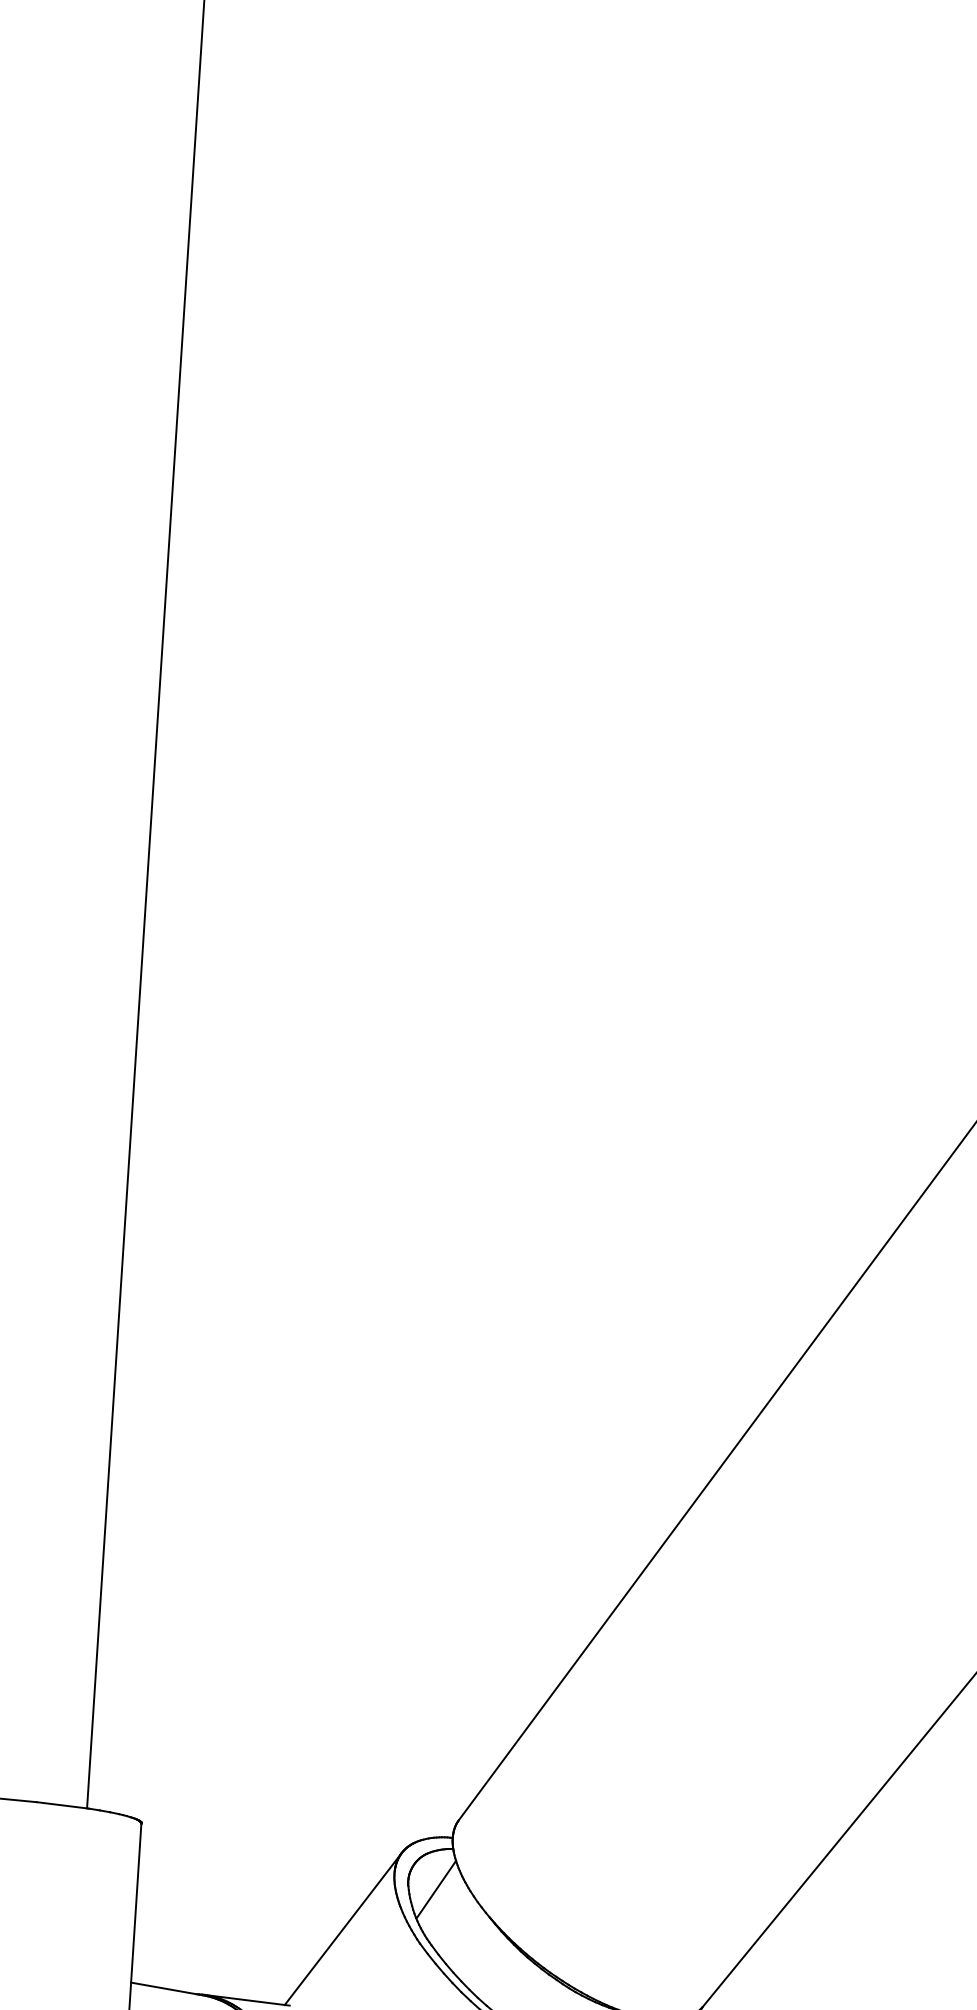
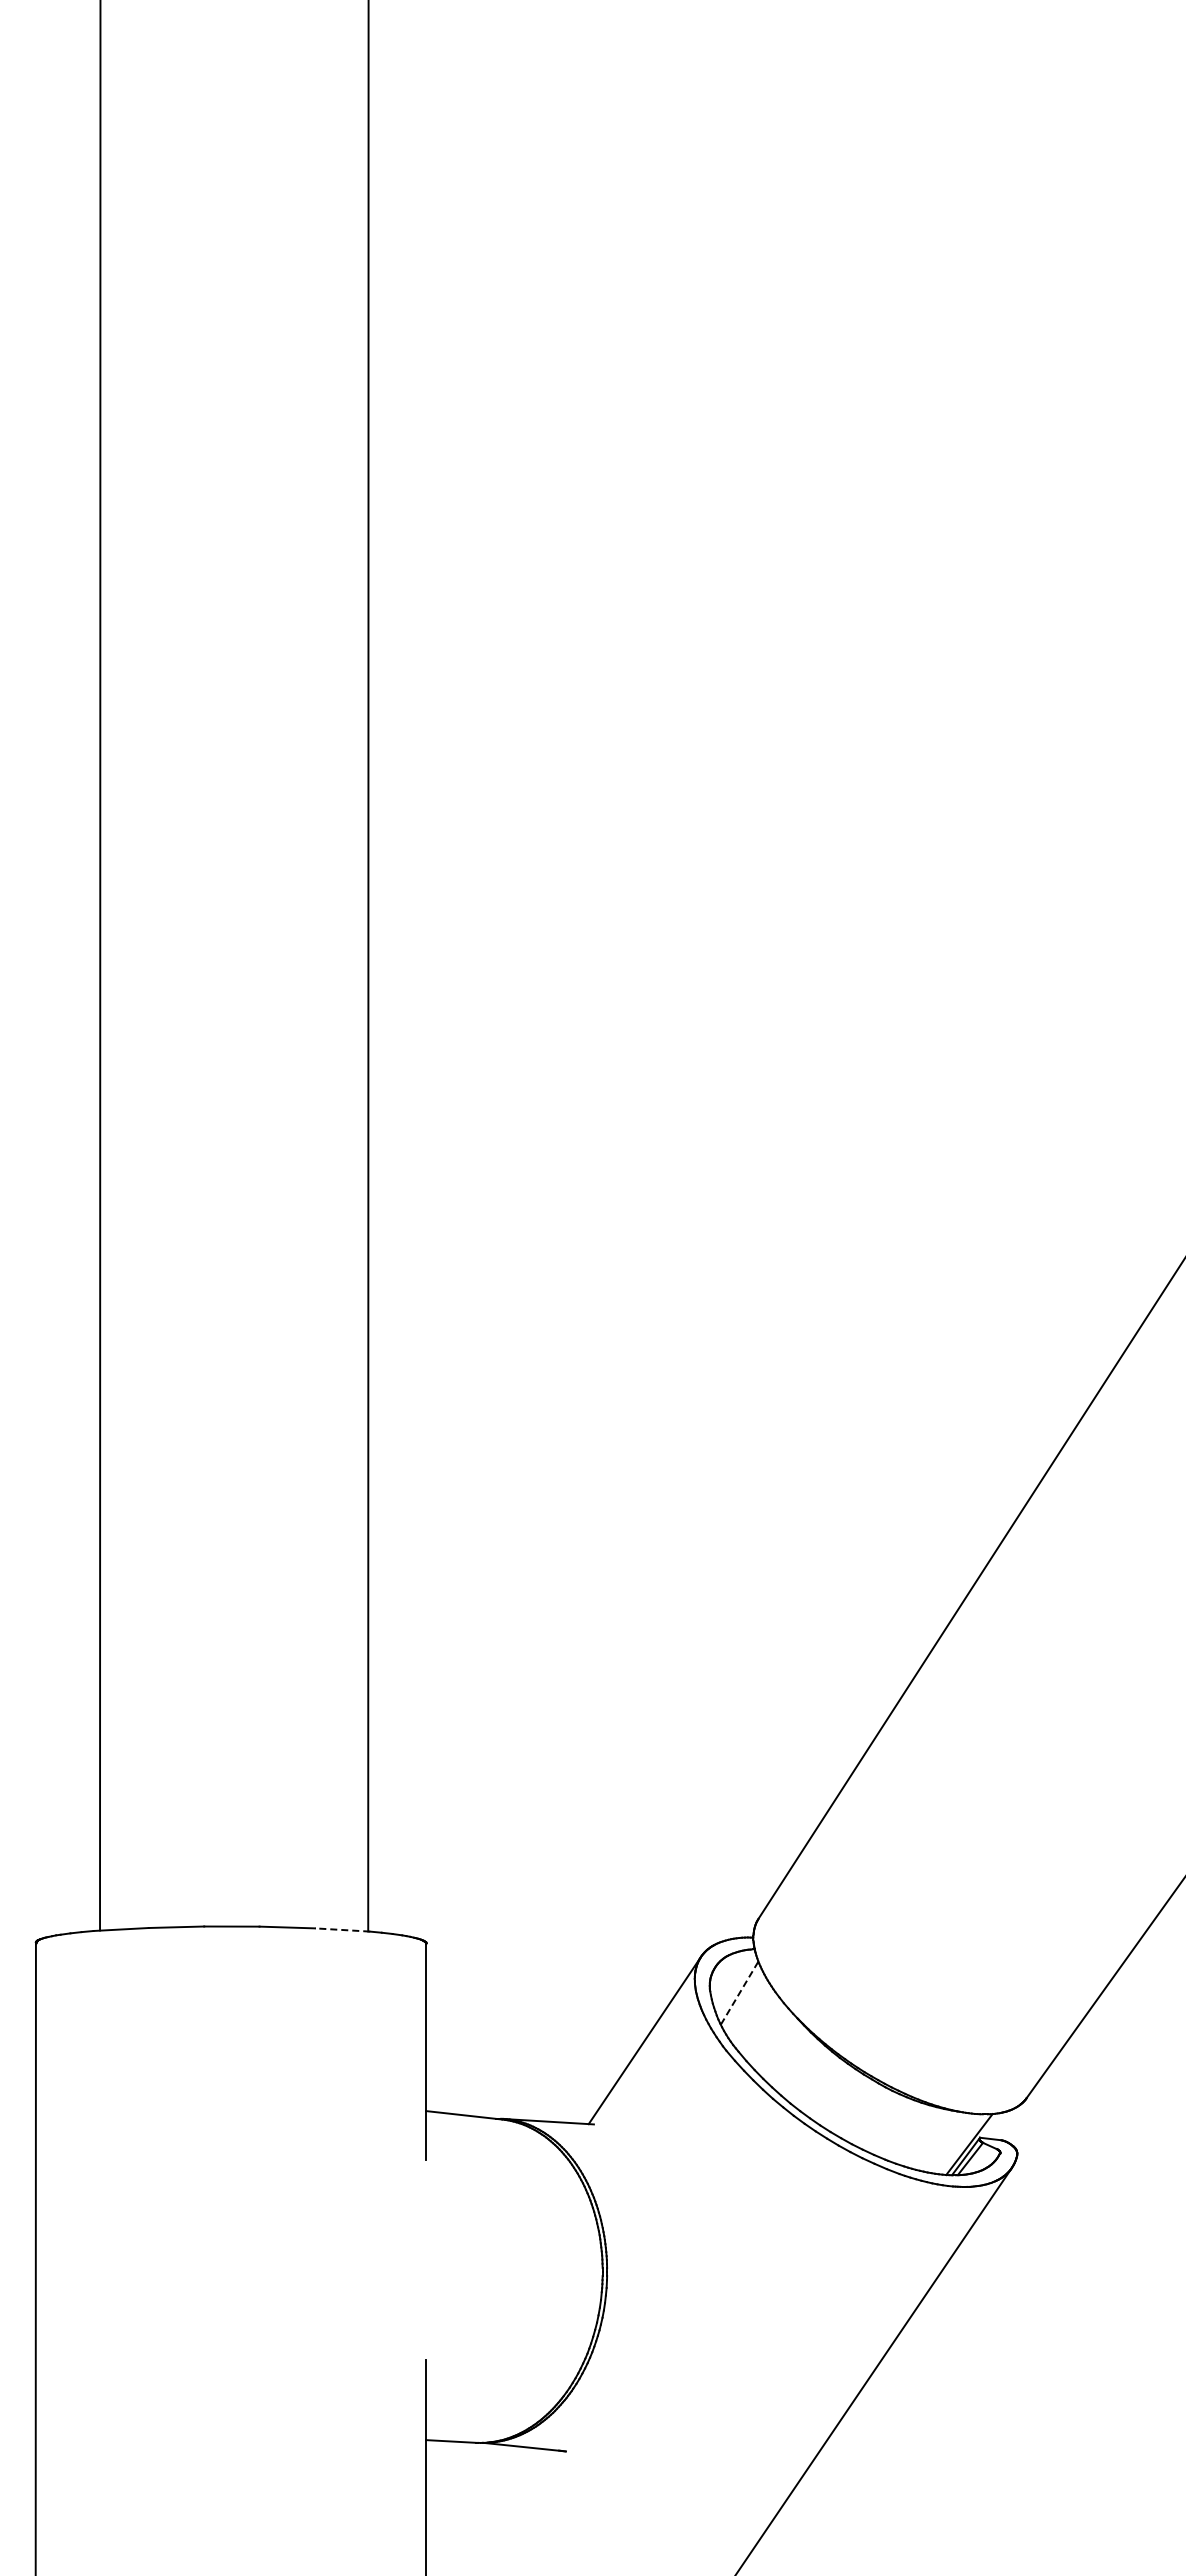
line: (62, 1805) -> (342, 1930), solid -> dashed
line: (436, 1890) -> (739, 1993), solid -> dashed

